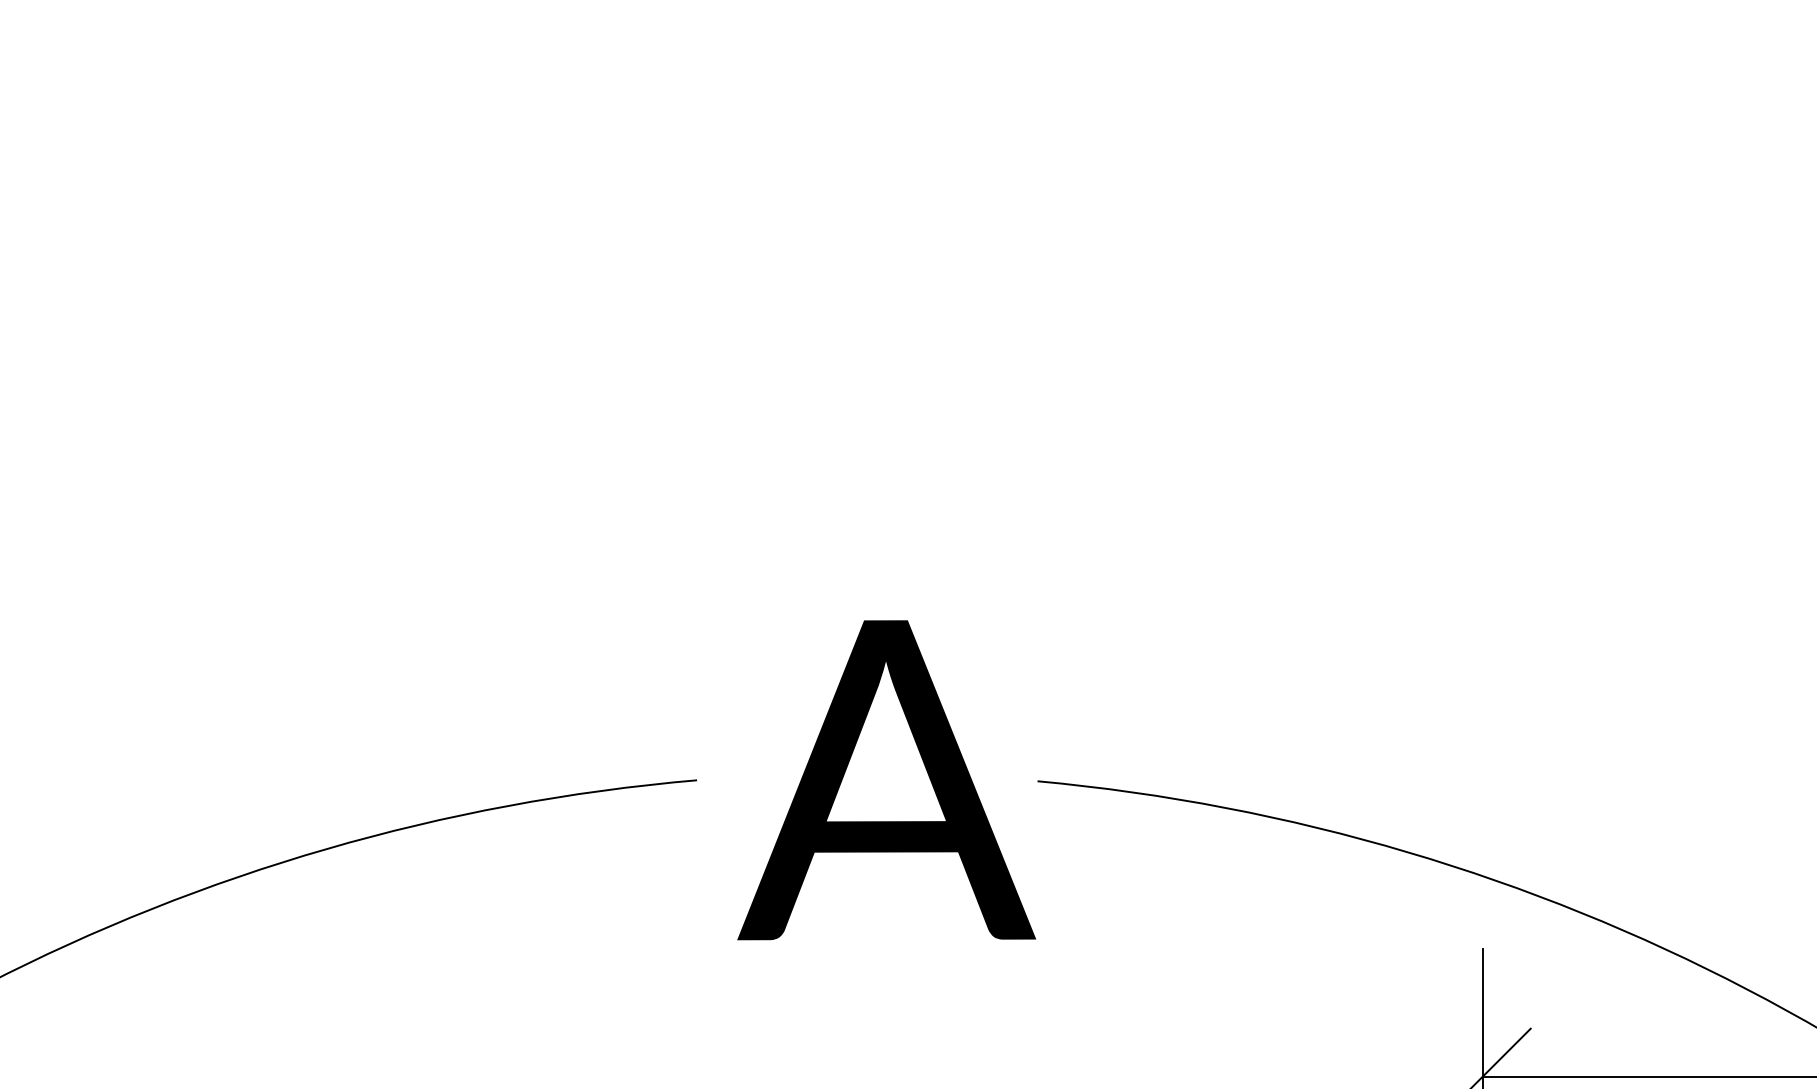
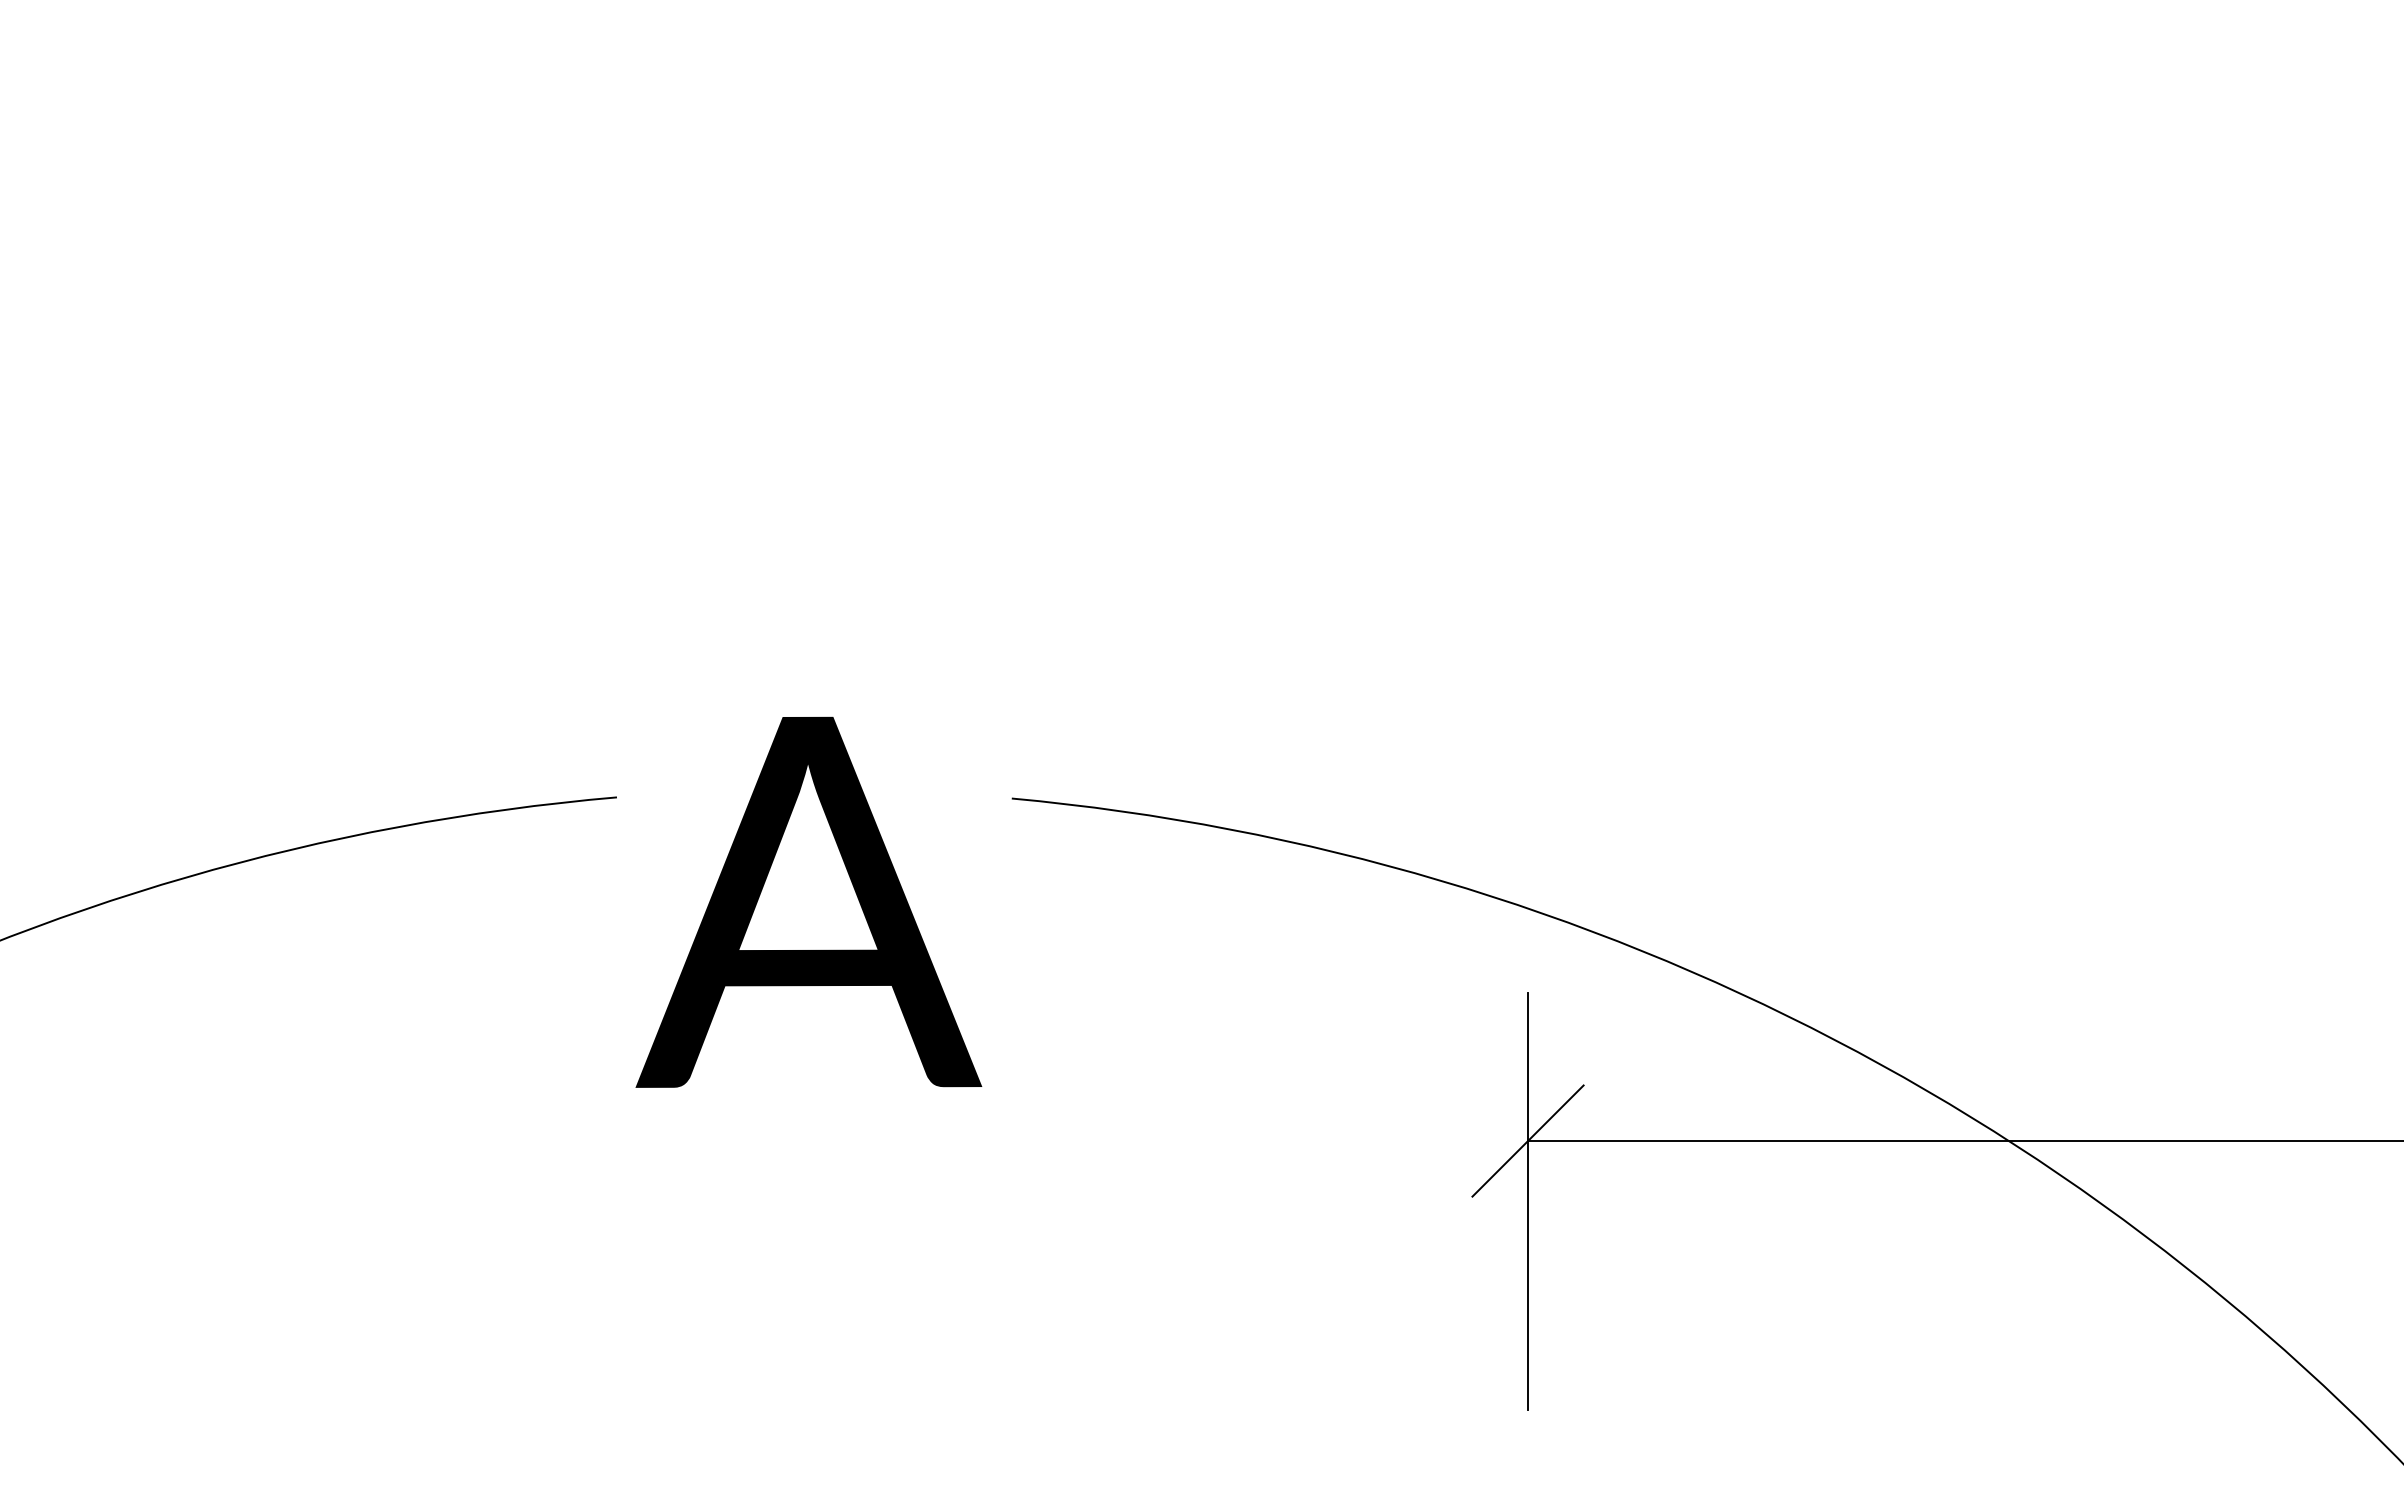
text: (886, 779) -> (808, 901), moved

